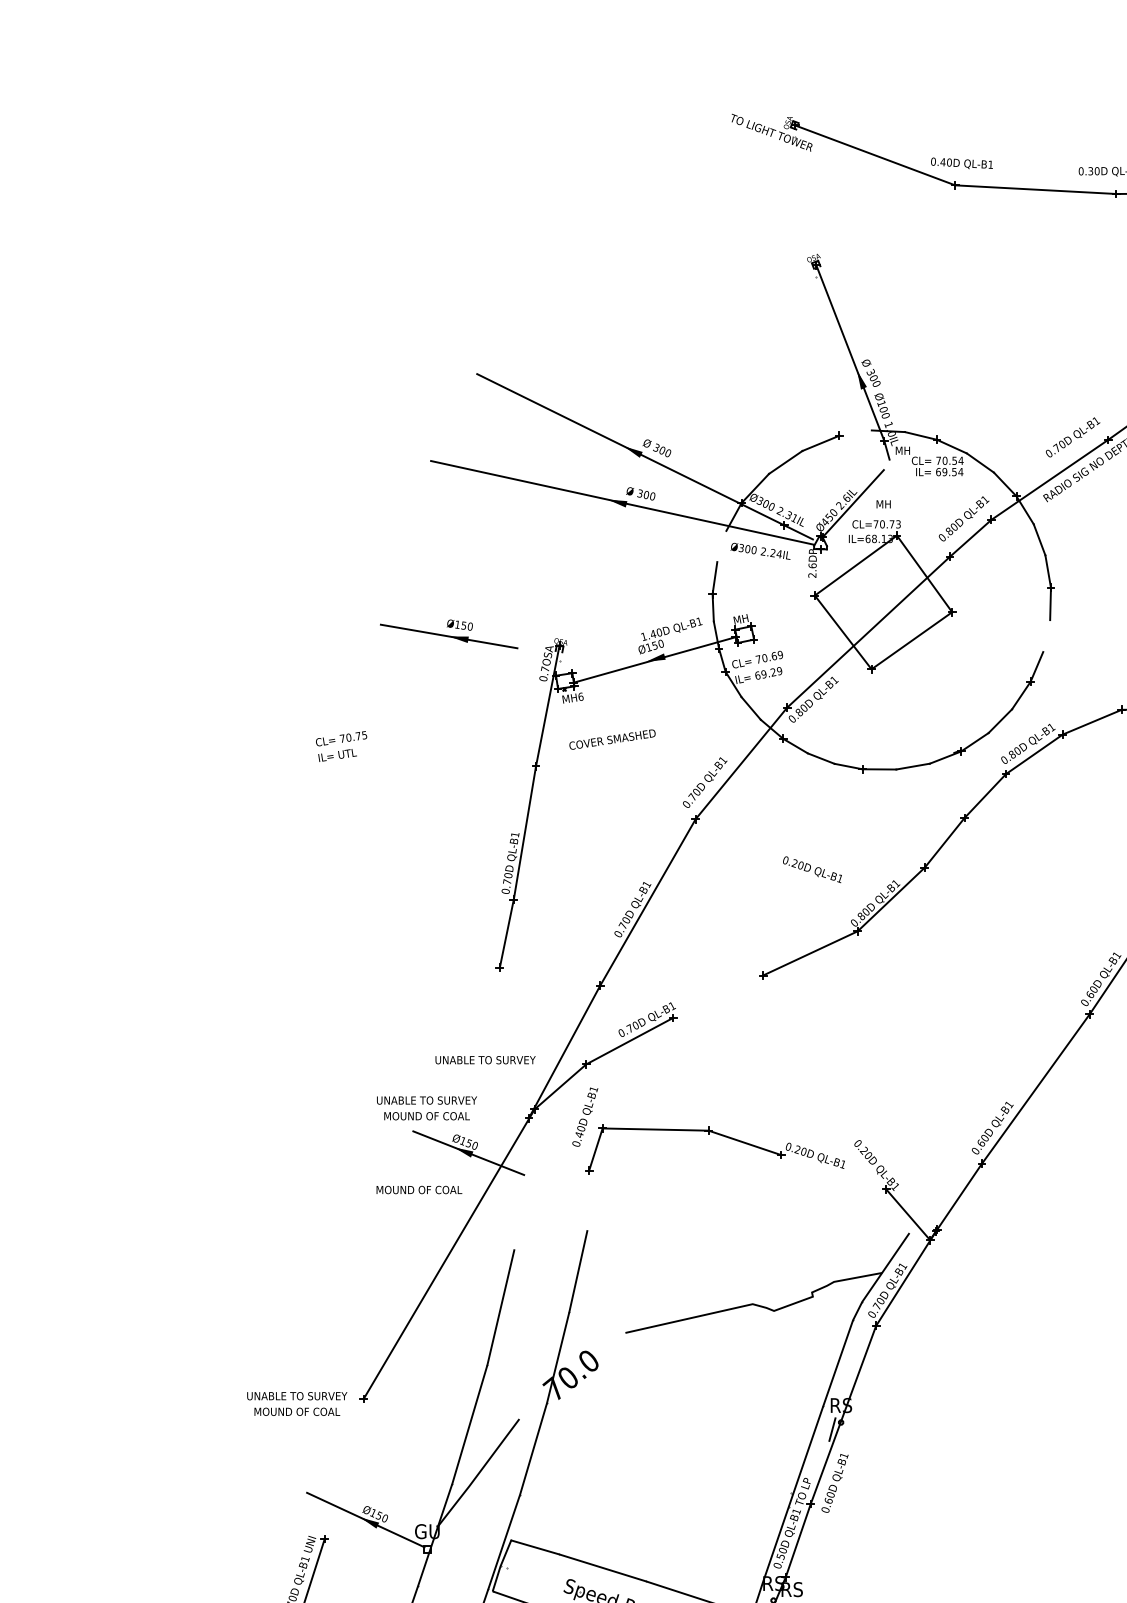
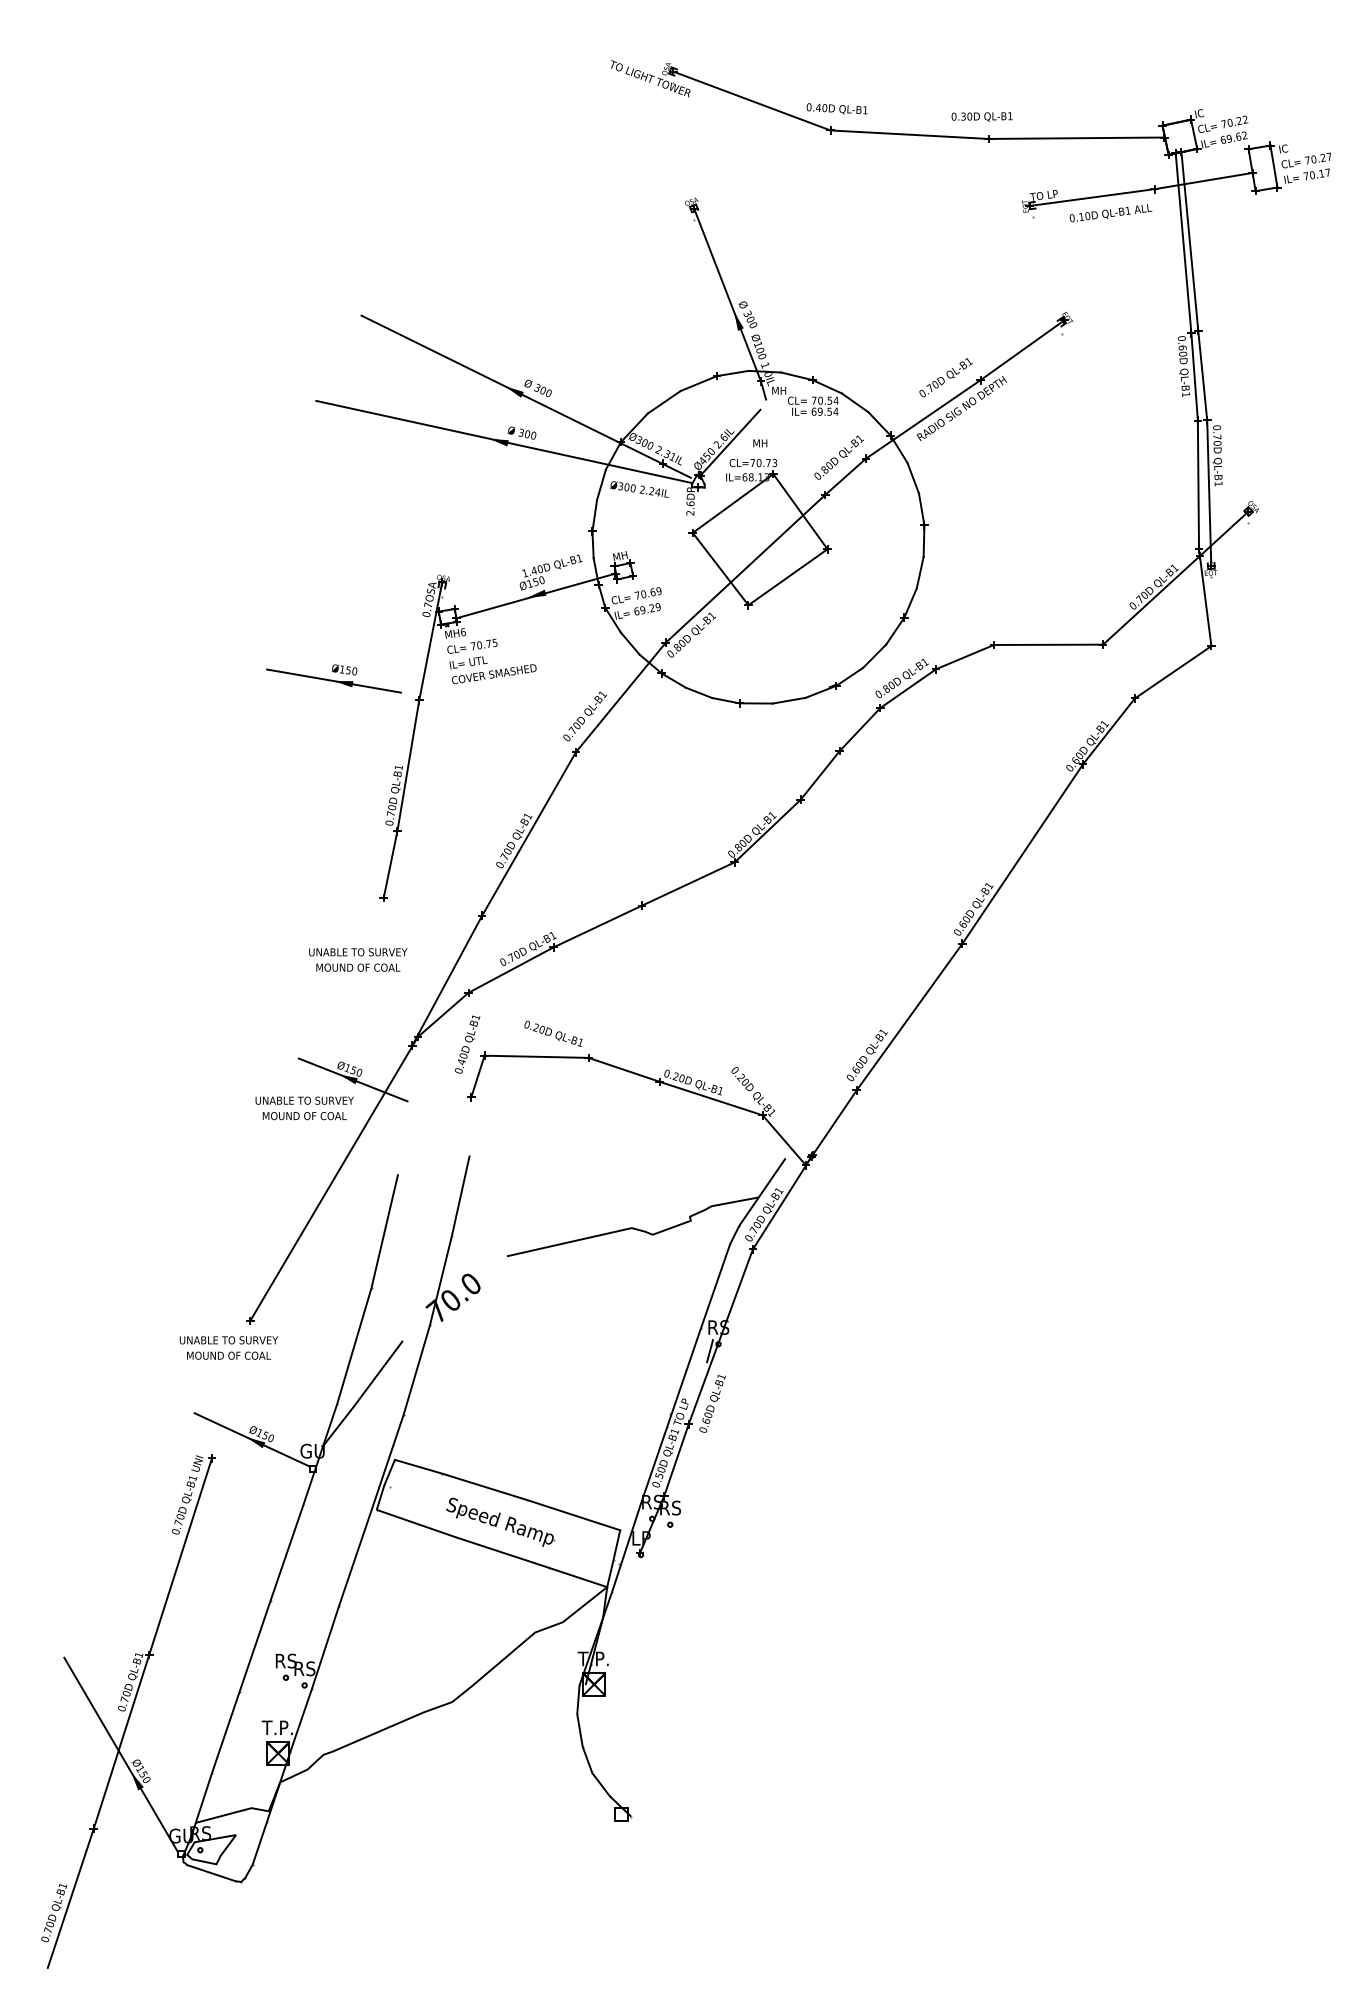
line: (855, 433) -> (732, 373), added
line: (721, 546) -> (601, 484), added
part: (448, 633) -> (333, 678), moved
line: (1045, 635) -> (919, 572), added
text: (341, 746) -> (472, 653), moved
text: (812, 869) -> (553, 1033), moved
line: (717, 996) -> (597, 926), added
text: (485, 1059) -> (304, 1100), moved
text: (427, 1107) -> (358, 959), moved
line: (832, 1172) -> (710, 1098), added
text: (296, 1403) -> (228, 1347), moved

